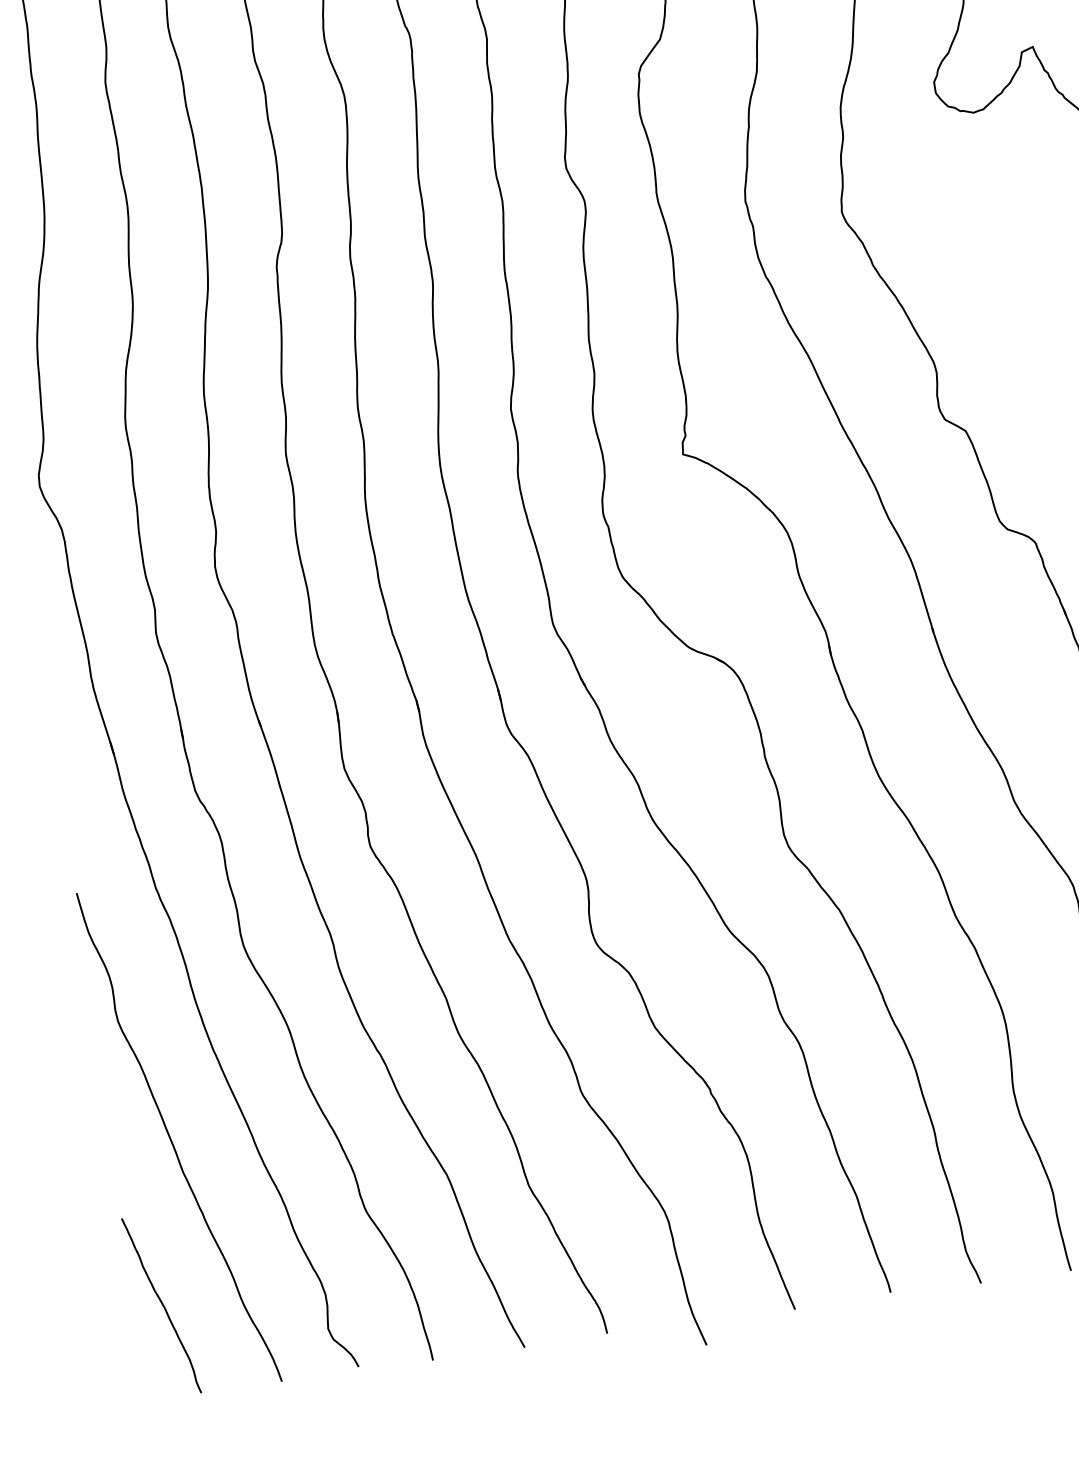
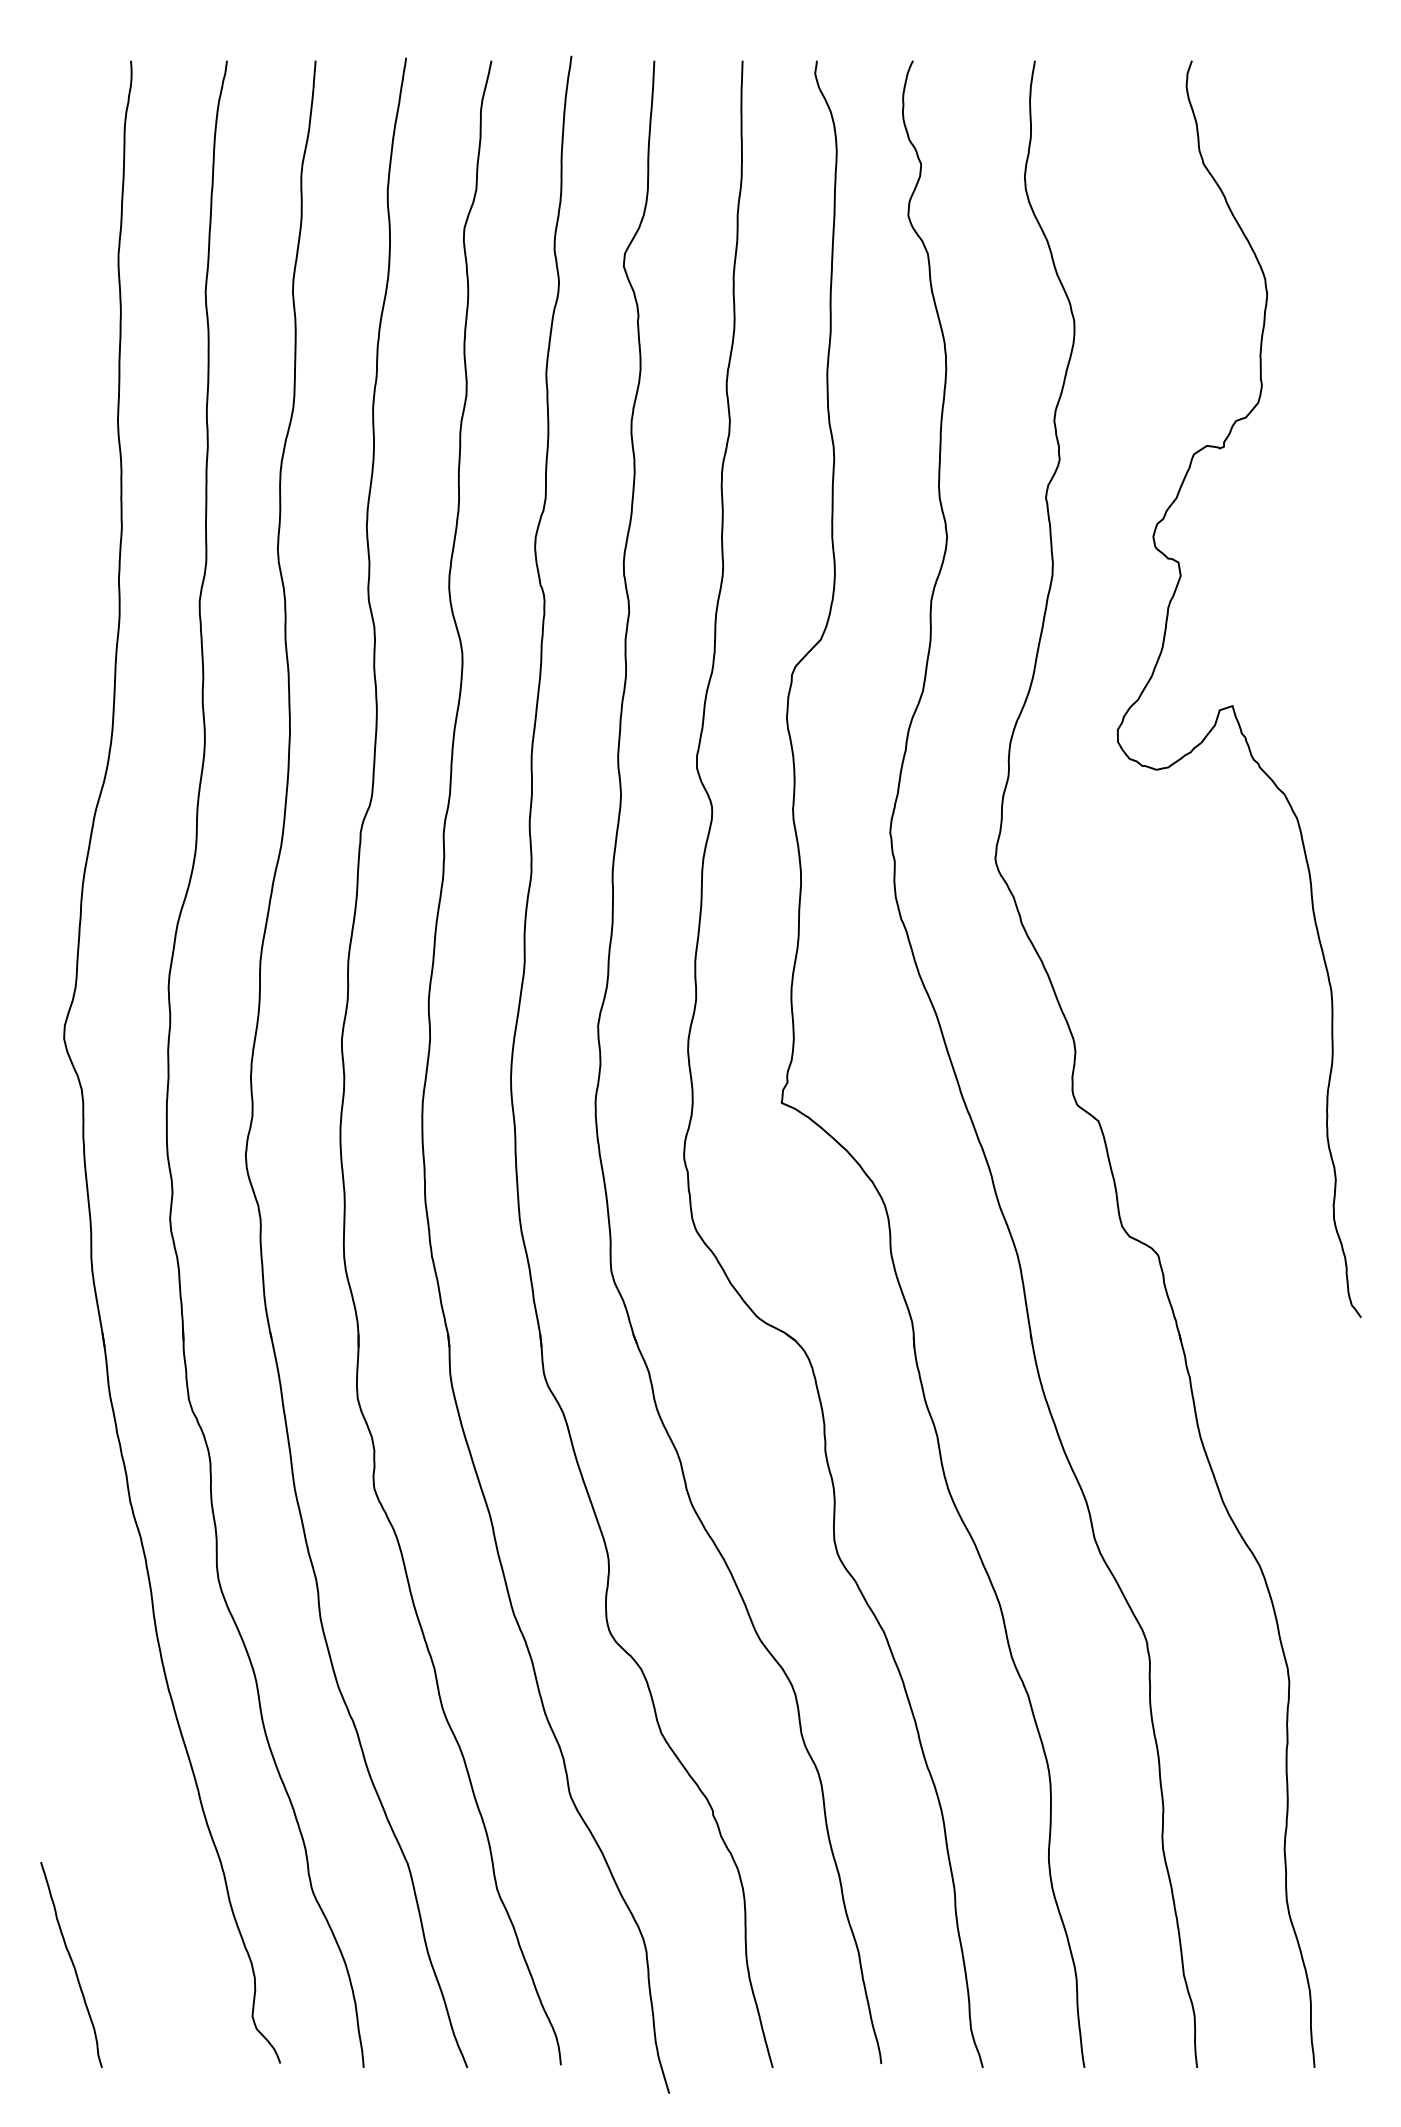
curve: (171, 1138) -> (108, 1781), removed

